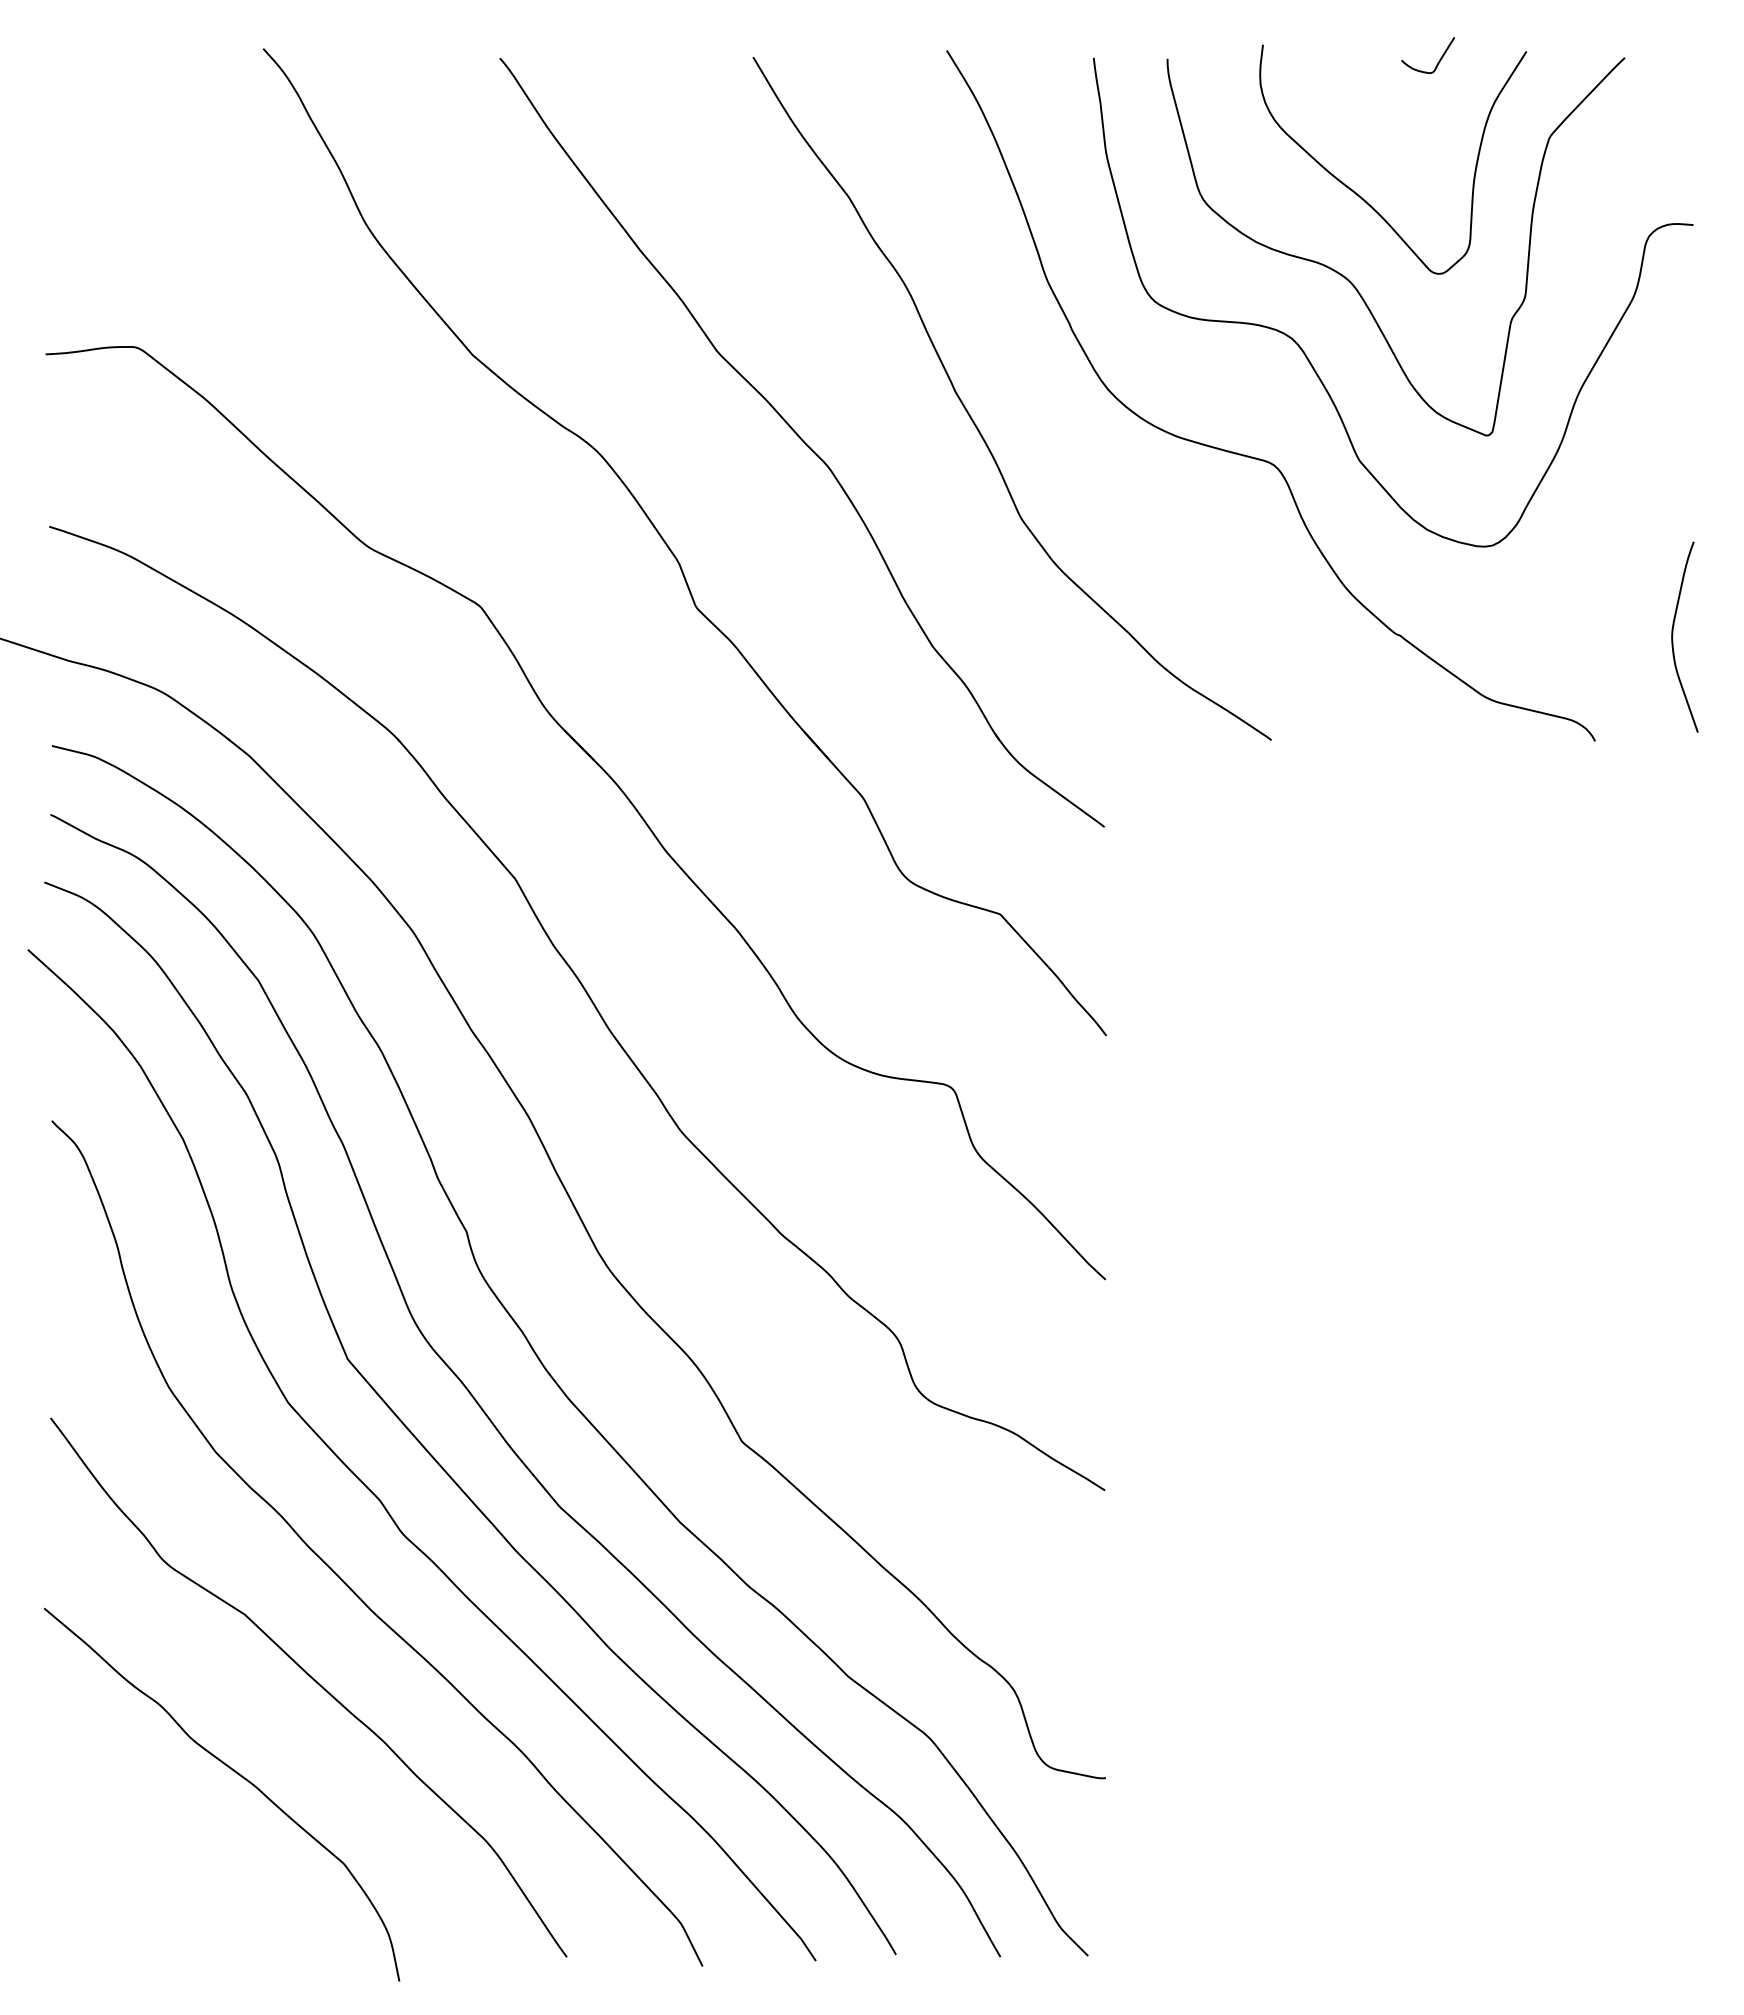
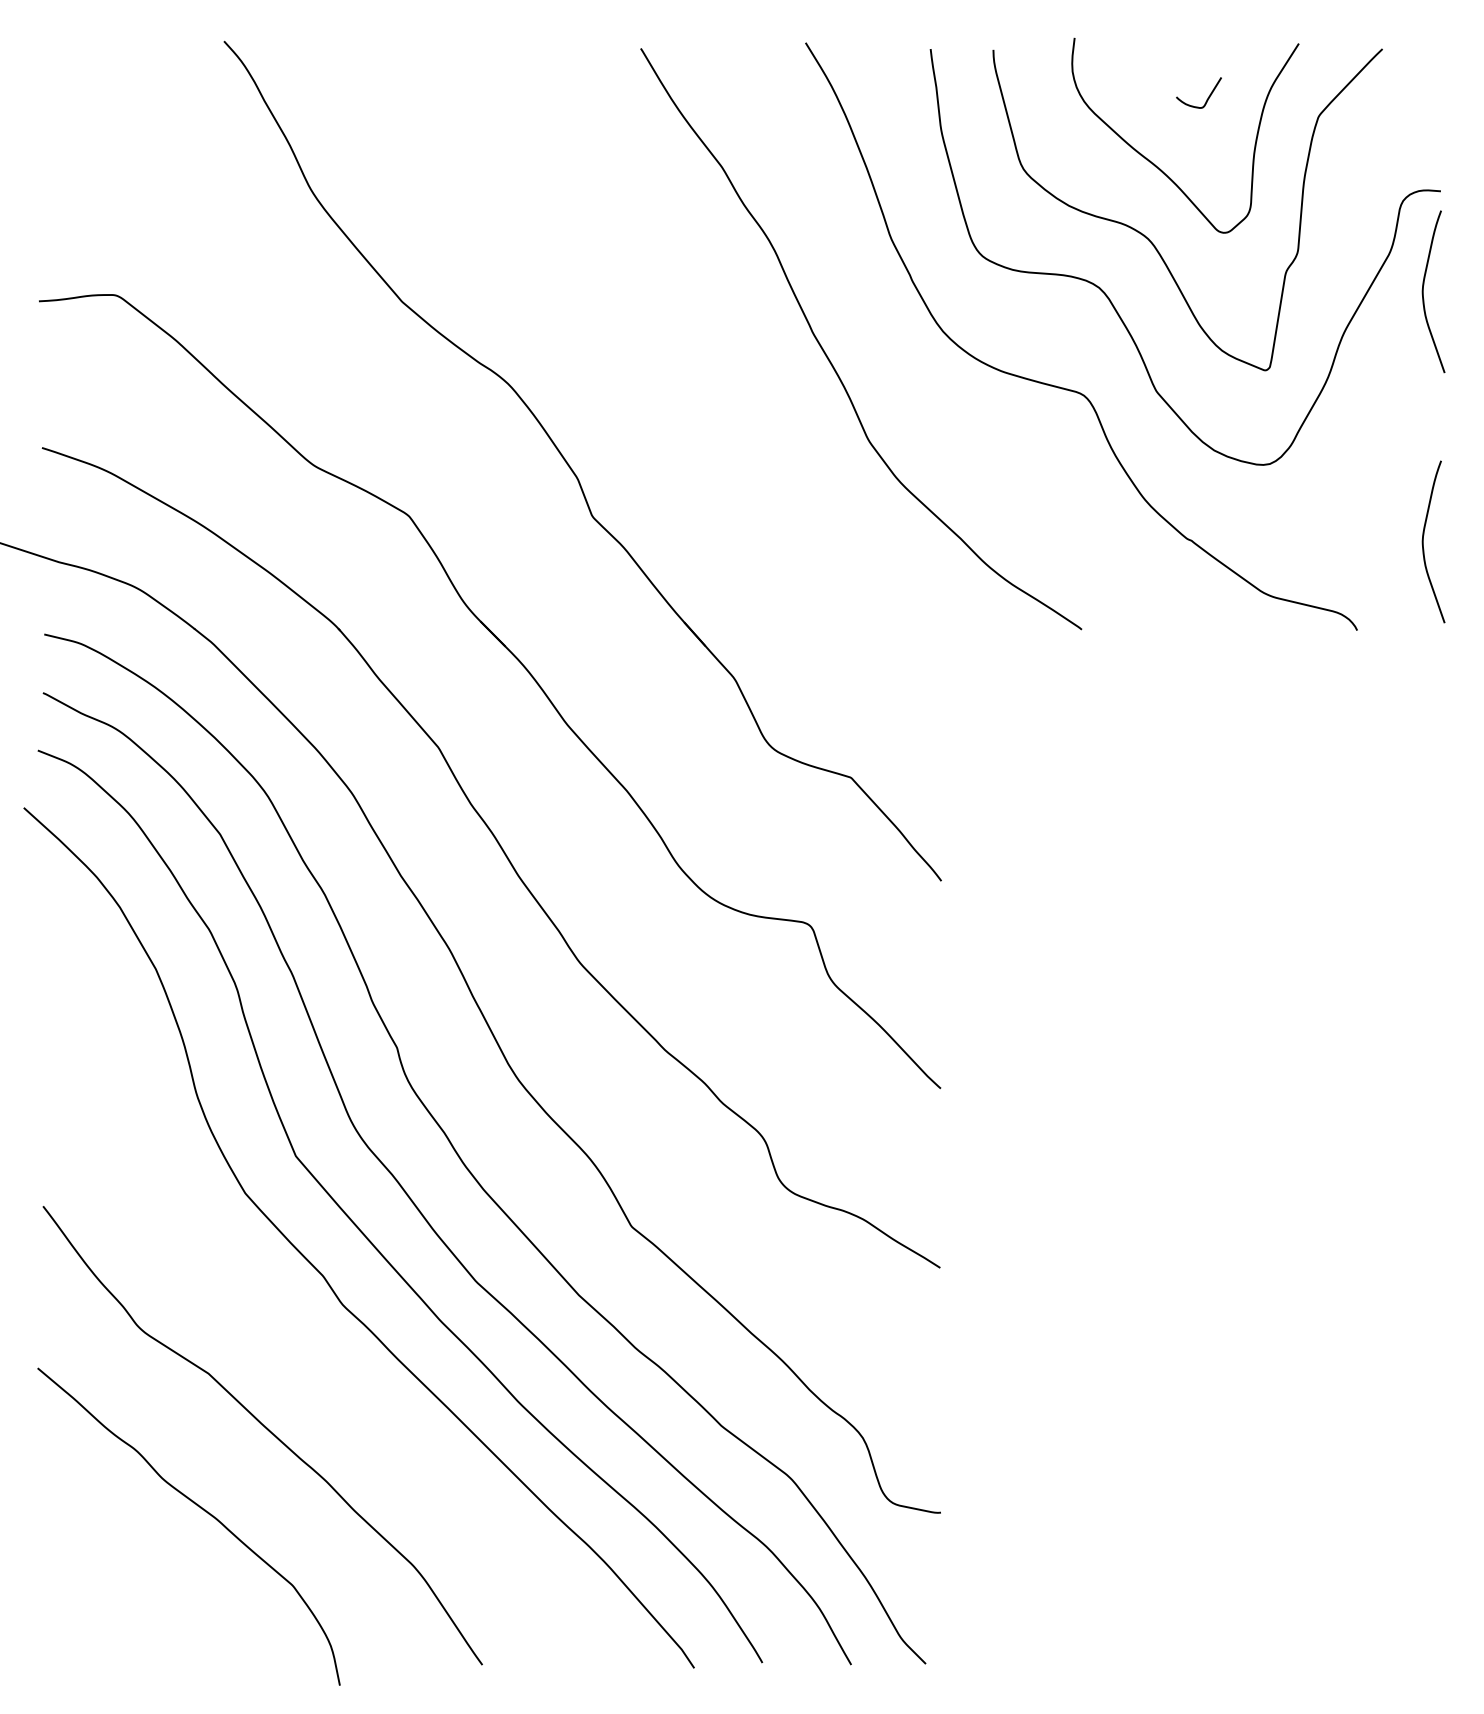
curve: (1437, 62) -> (1206, 98), moved
curve: (1673, 341) -> (1423, 290), added
part: (801, 442) -> (682, 376), removed
curve: (341, 1578) -> (290, 1342), removed

